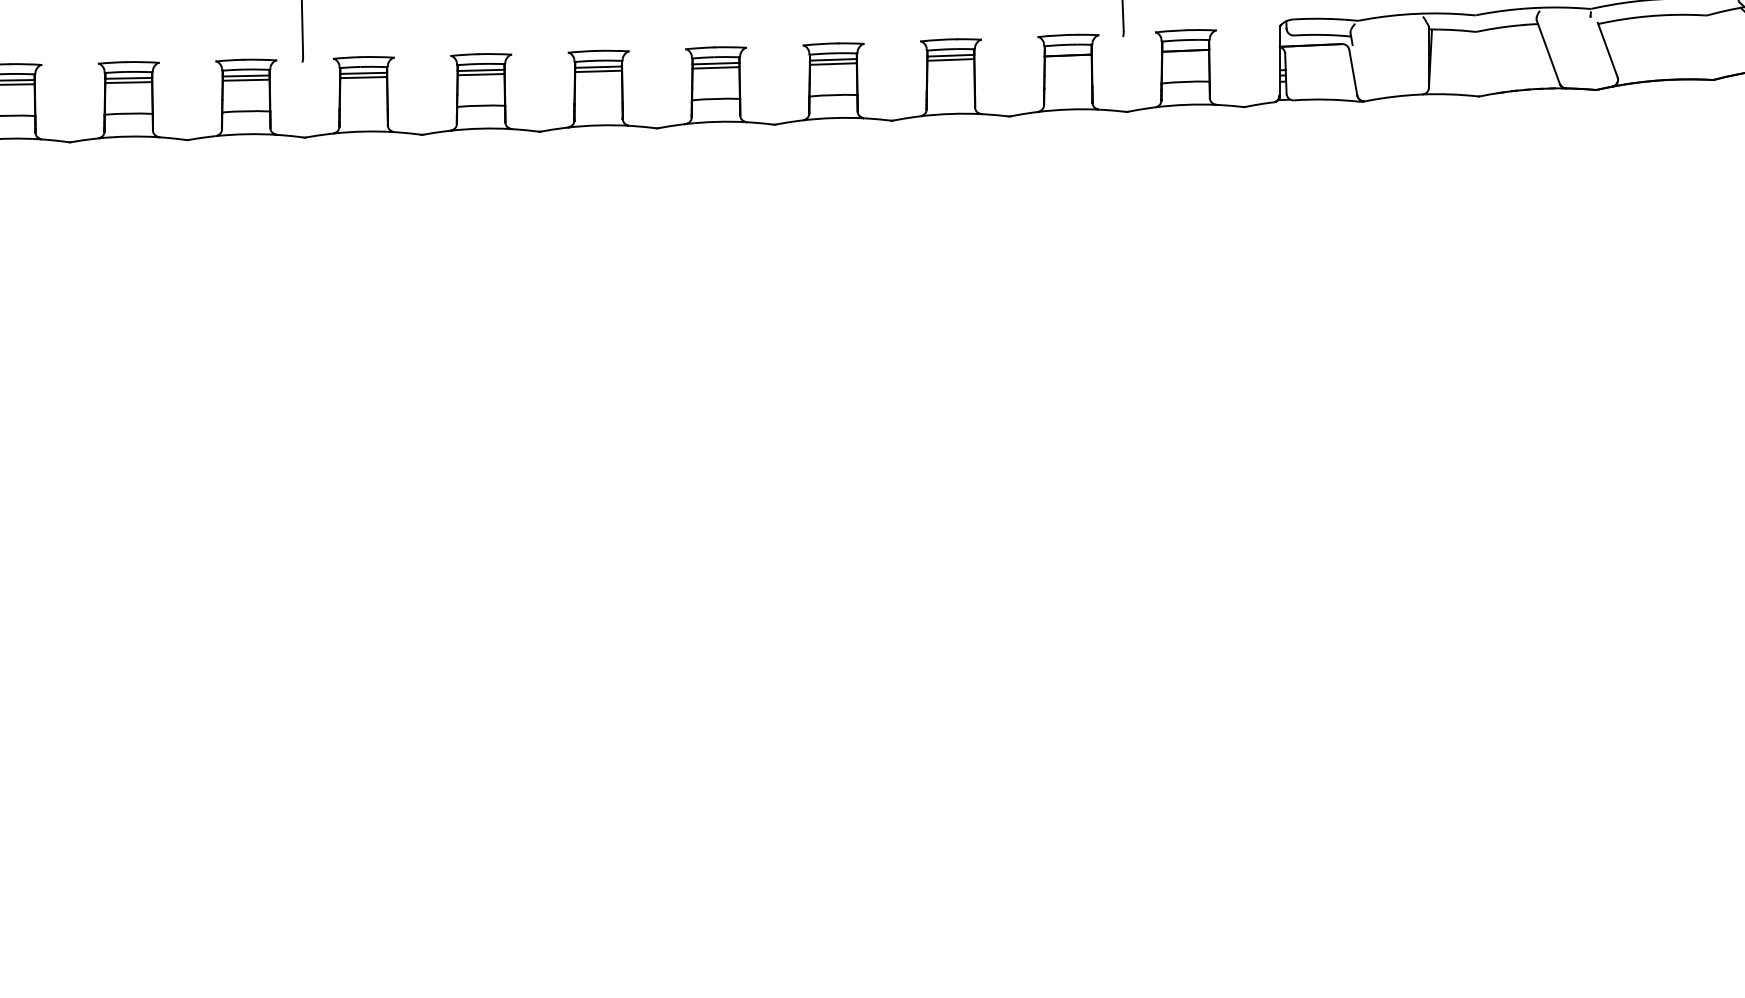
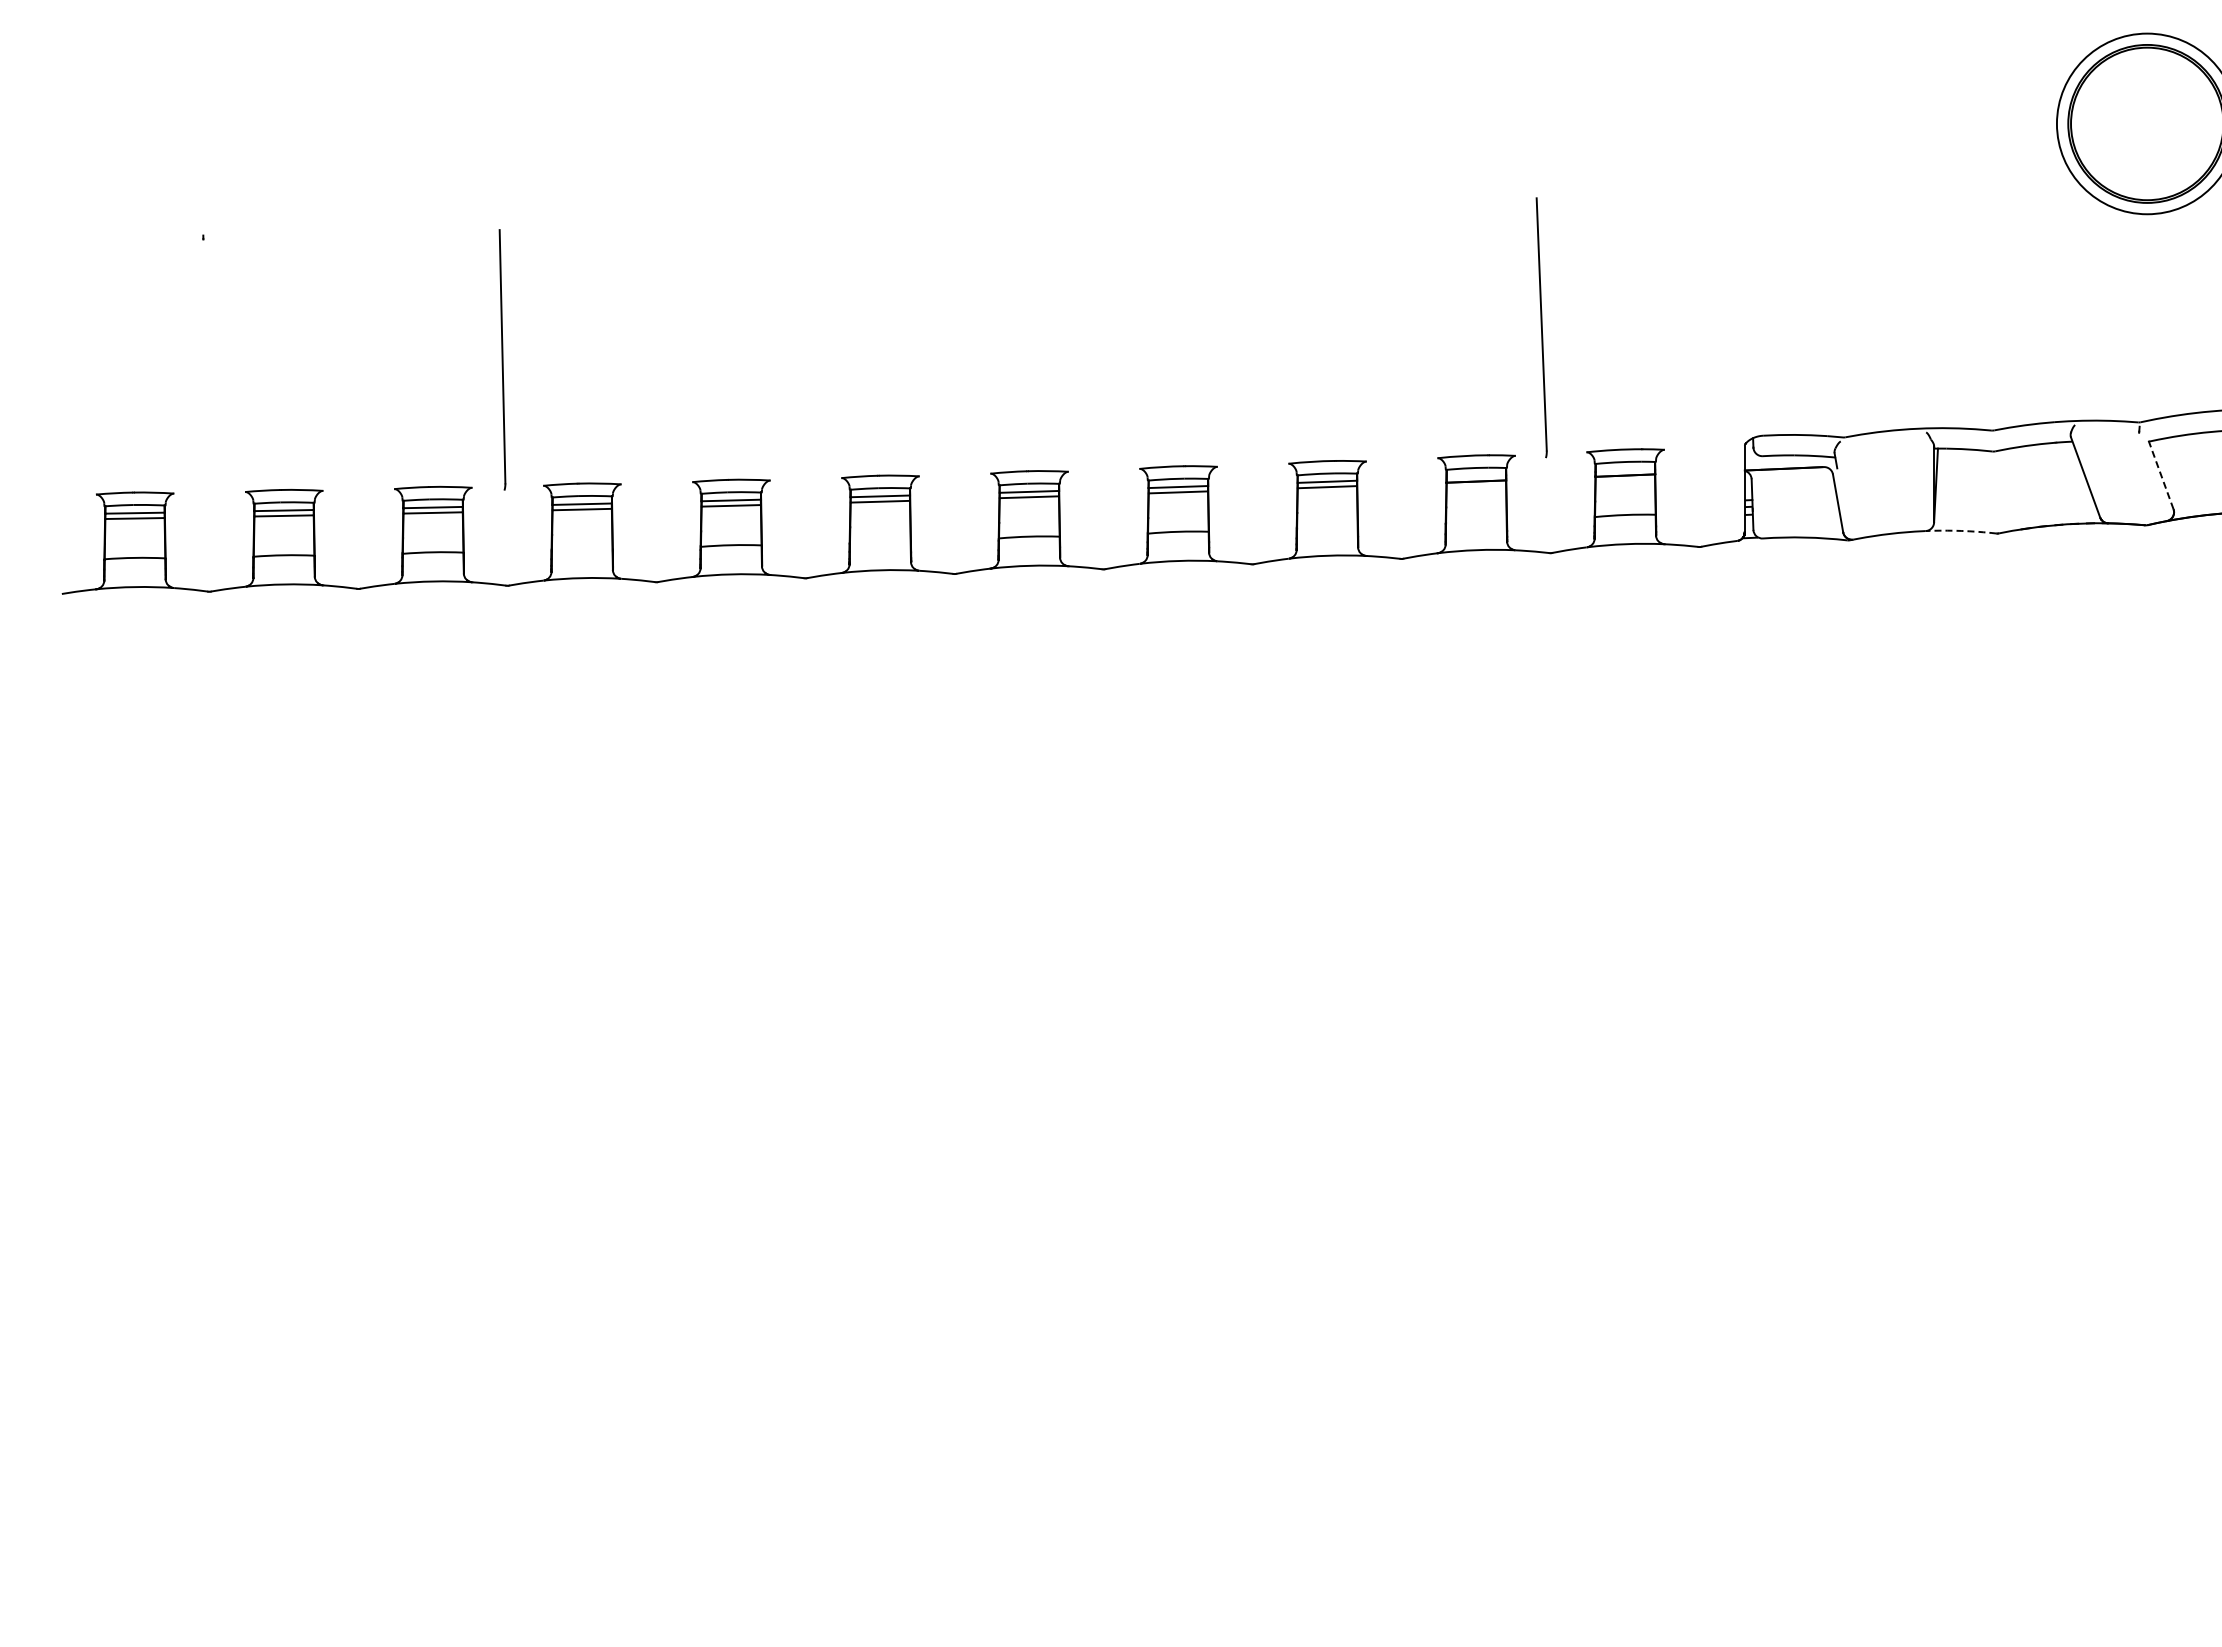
line: (1607, 49) -> (2160, 474), solid -> dashed
arc: (1450, 94) -> (1961, 530), solid -> dashed

